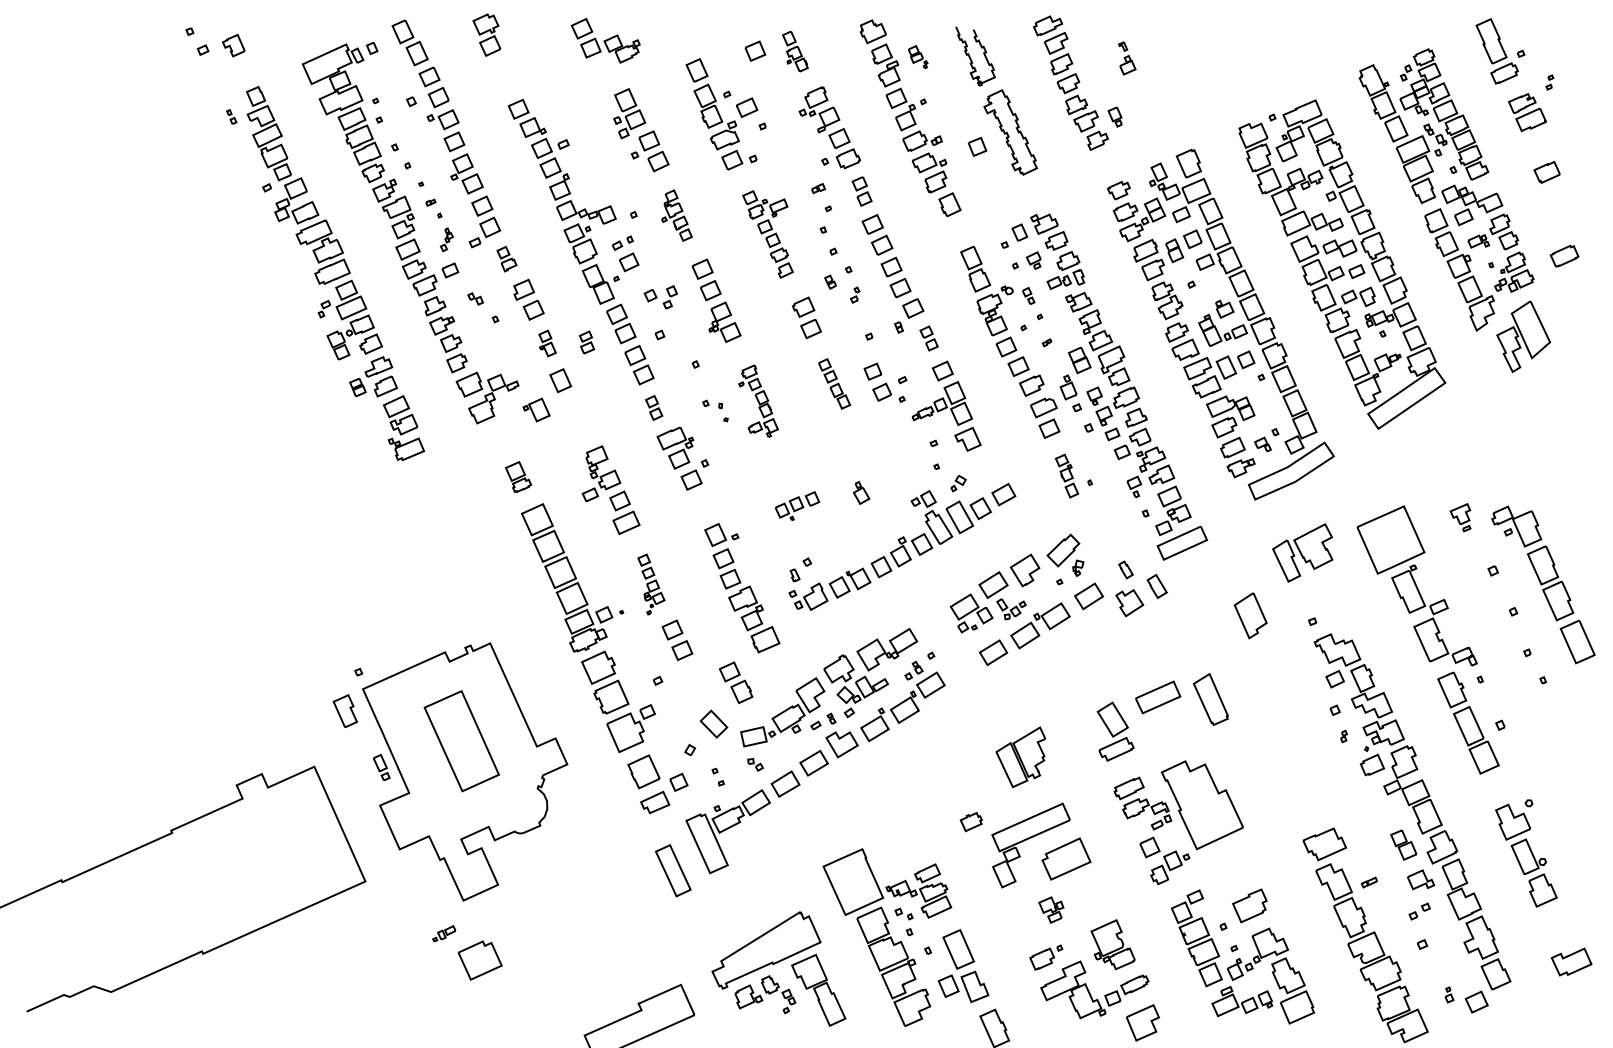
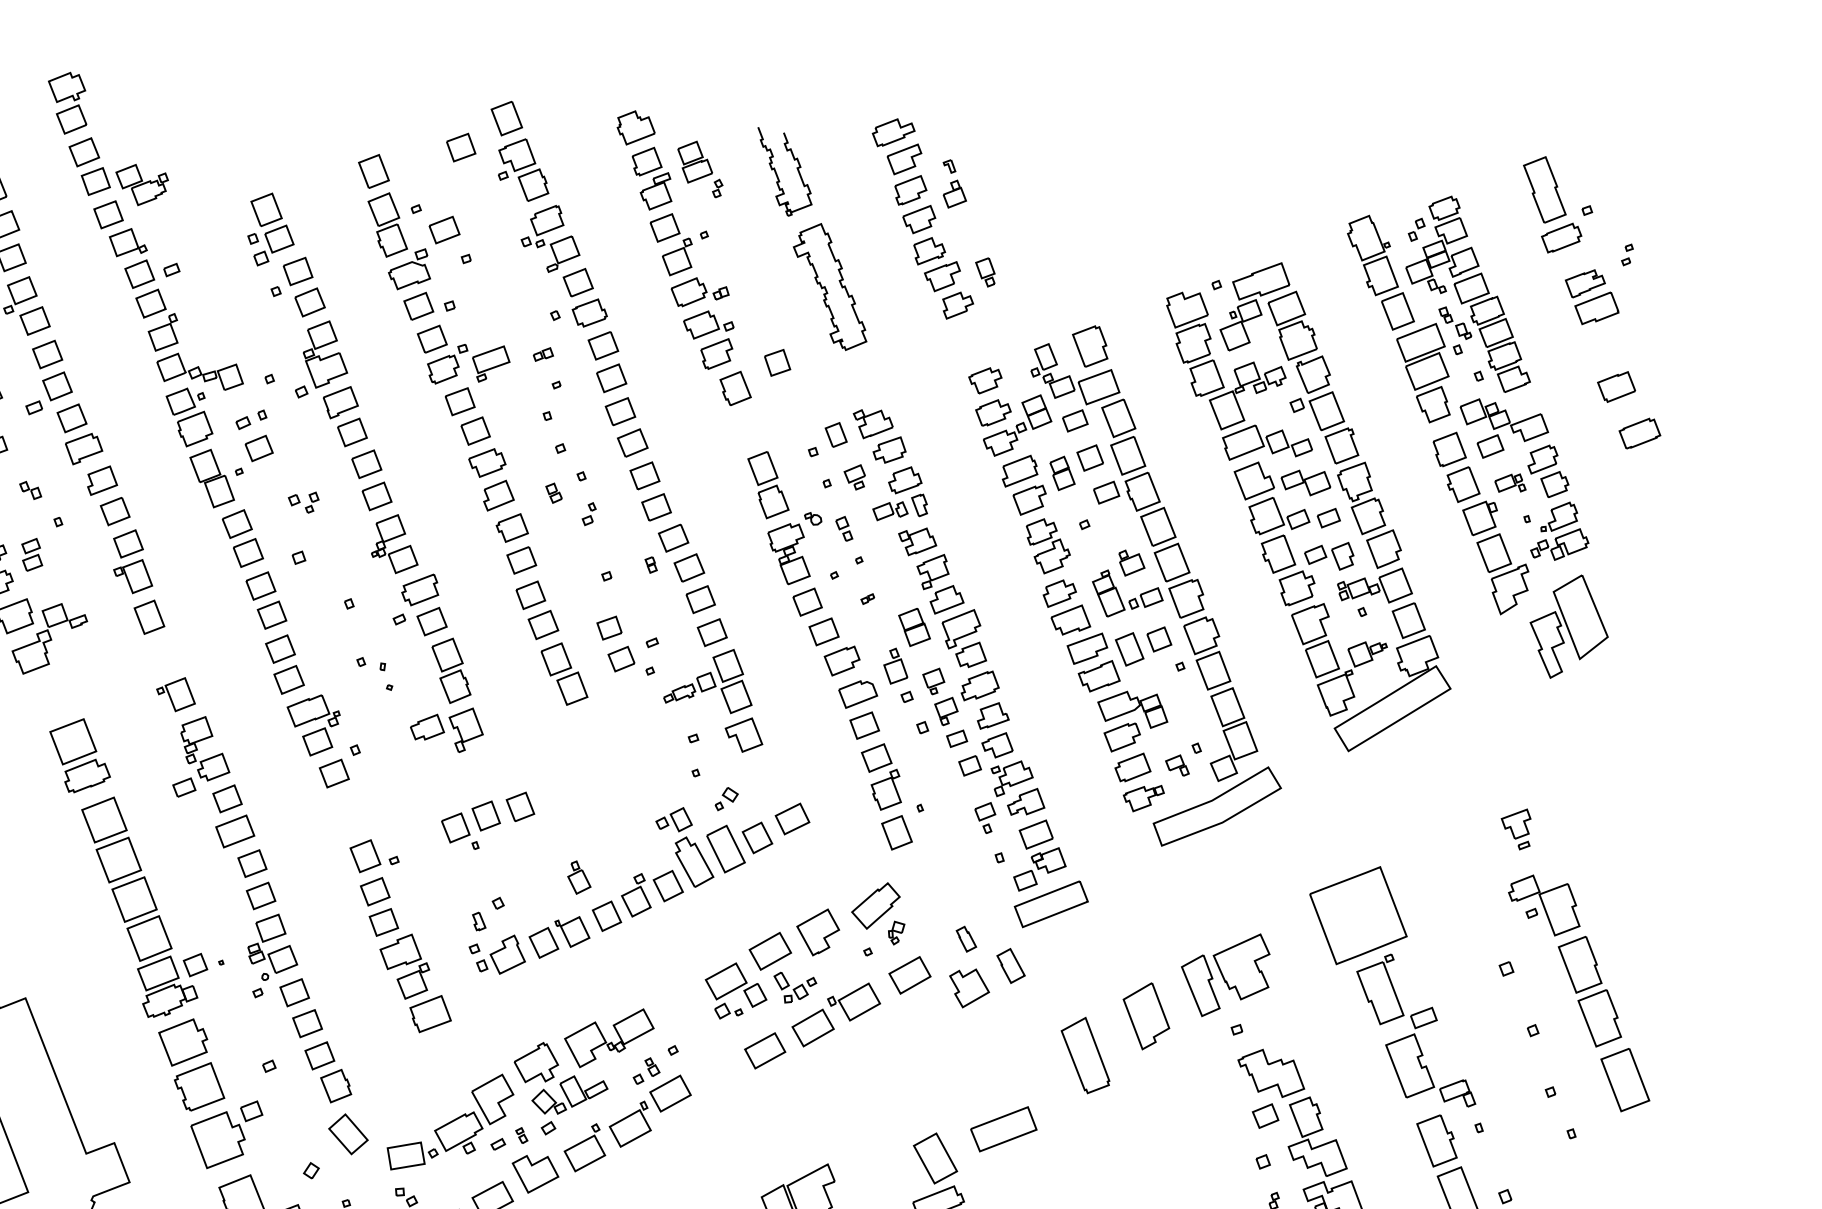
part: (605, 40) -> (117, 171), moved
part: (795, 51) -> (520, 151), size x1.67
part: (917, 56) -> (699, 167), size x1.67
part: (1127, 58) -> (955, 184), moved
part: (977, 146) -> (777, 362), moved
part: (861, 191) -> (606, 362), size x1.43
part: (676, 215) -> (332, 383), size x1.67
part: (767, 234) -> (464, 418), size x1.43
part: (1564, 255) -> (1639, 432), moved
part: (506, 258) -> (79, 433), size x1.67
part: (661, 296) -> (304, 501), size x0.62
part: (928, 338) -> (693, 583), size x1.67
part: (586, 342) -> (31, 554), moved
part: (547, 343) -> (132, 561), size x1.67
part: (834, 383) -> (551, 642), size x1.67
part: (758, 400) -> (438, 661), size x1.67
part: (653, 407) -> (283, 663), size x1.67
part: (536, 409) -> (176, 693), moved
part: (1066, 475) -> (886, 795), size x1.67
part: (518, 476) -> (79, 754), size x1.67
part: (861, 492) -> (579, 877), moved
part: (797, 505) -> (488, 819), size x1.43
part: (1460, 517) -> (1515, 828), moved
part: (1302, 552) -> (1224, 974), moved
part: (651, 584) -> (267, 924), size x1.67
part: (735, 682) -> (327, 1071), moved
part: (1210, 699) -> (1084, 1055), moved

